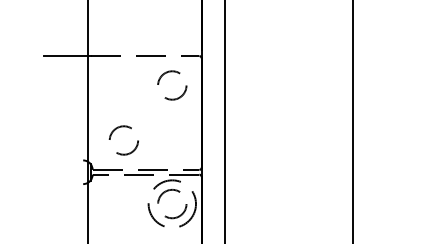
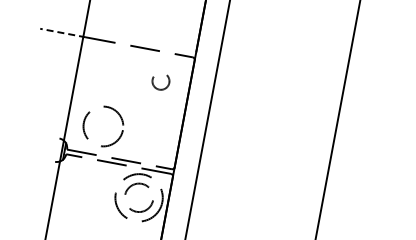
line: (66, 56) -> (62, 33), solid -> dashed
circle: (172, 85) -> (161, 81), size x0.6
circle: (123, 140) -> (102, 126), size x1.4

